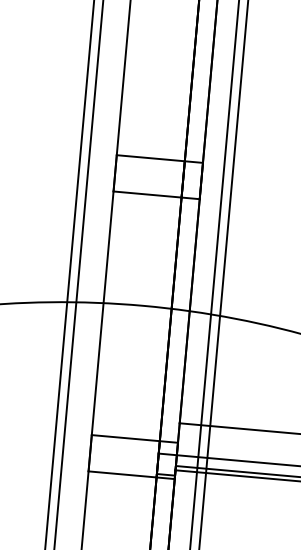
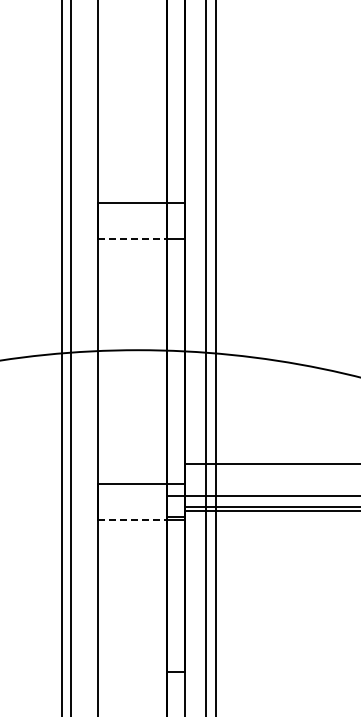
line: (148, 194) -> (133, 238), solid -> dashed
line: (123, 474) -> (133, 519), solid -> dashed

